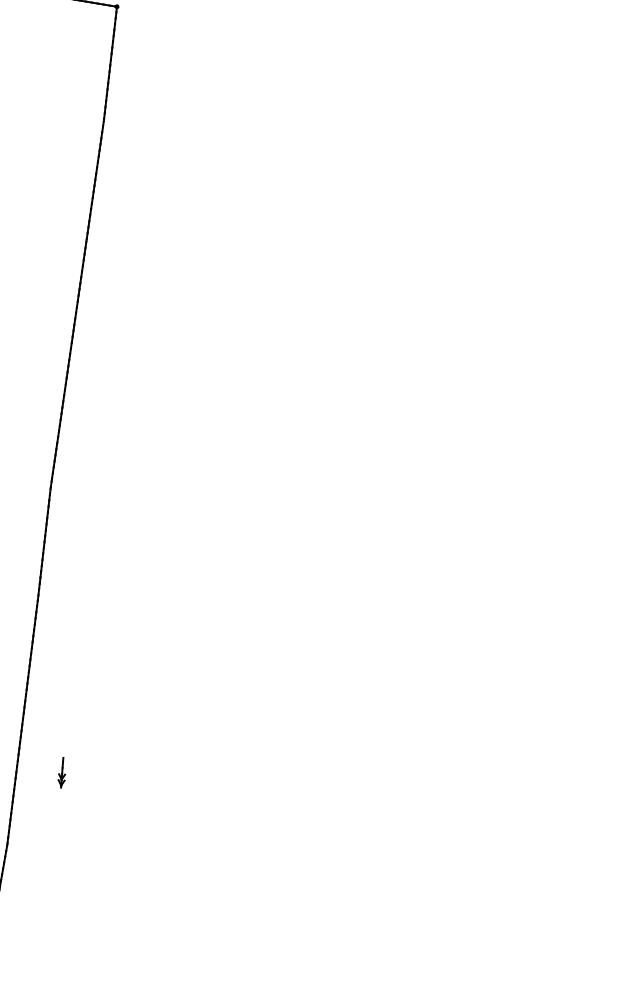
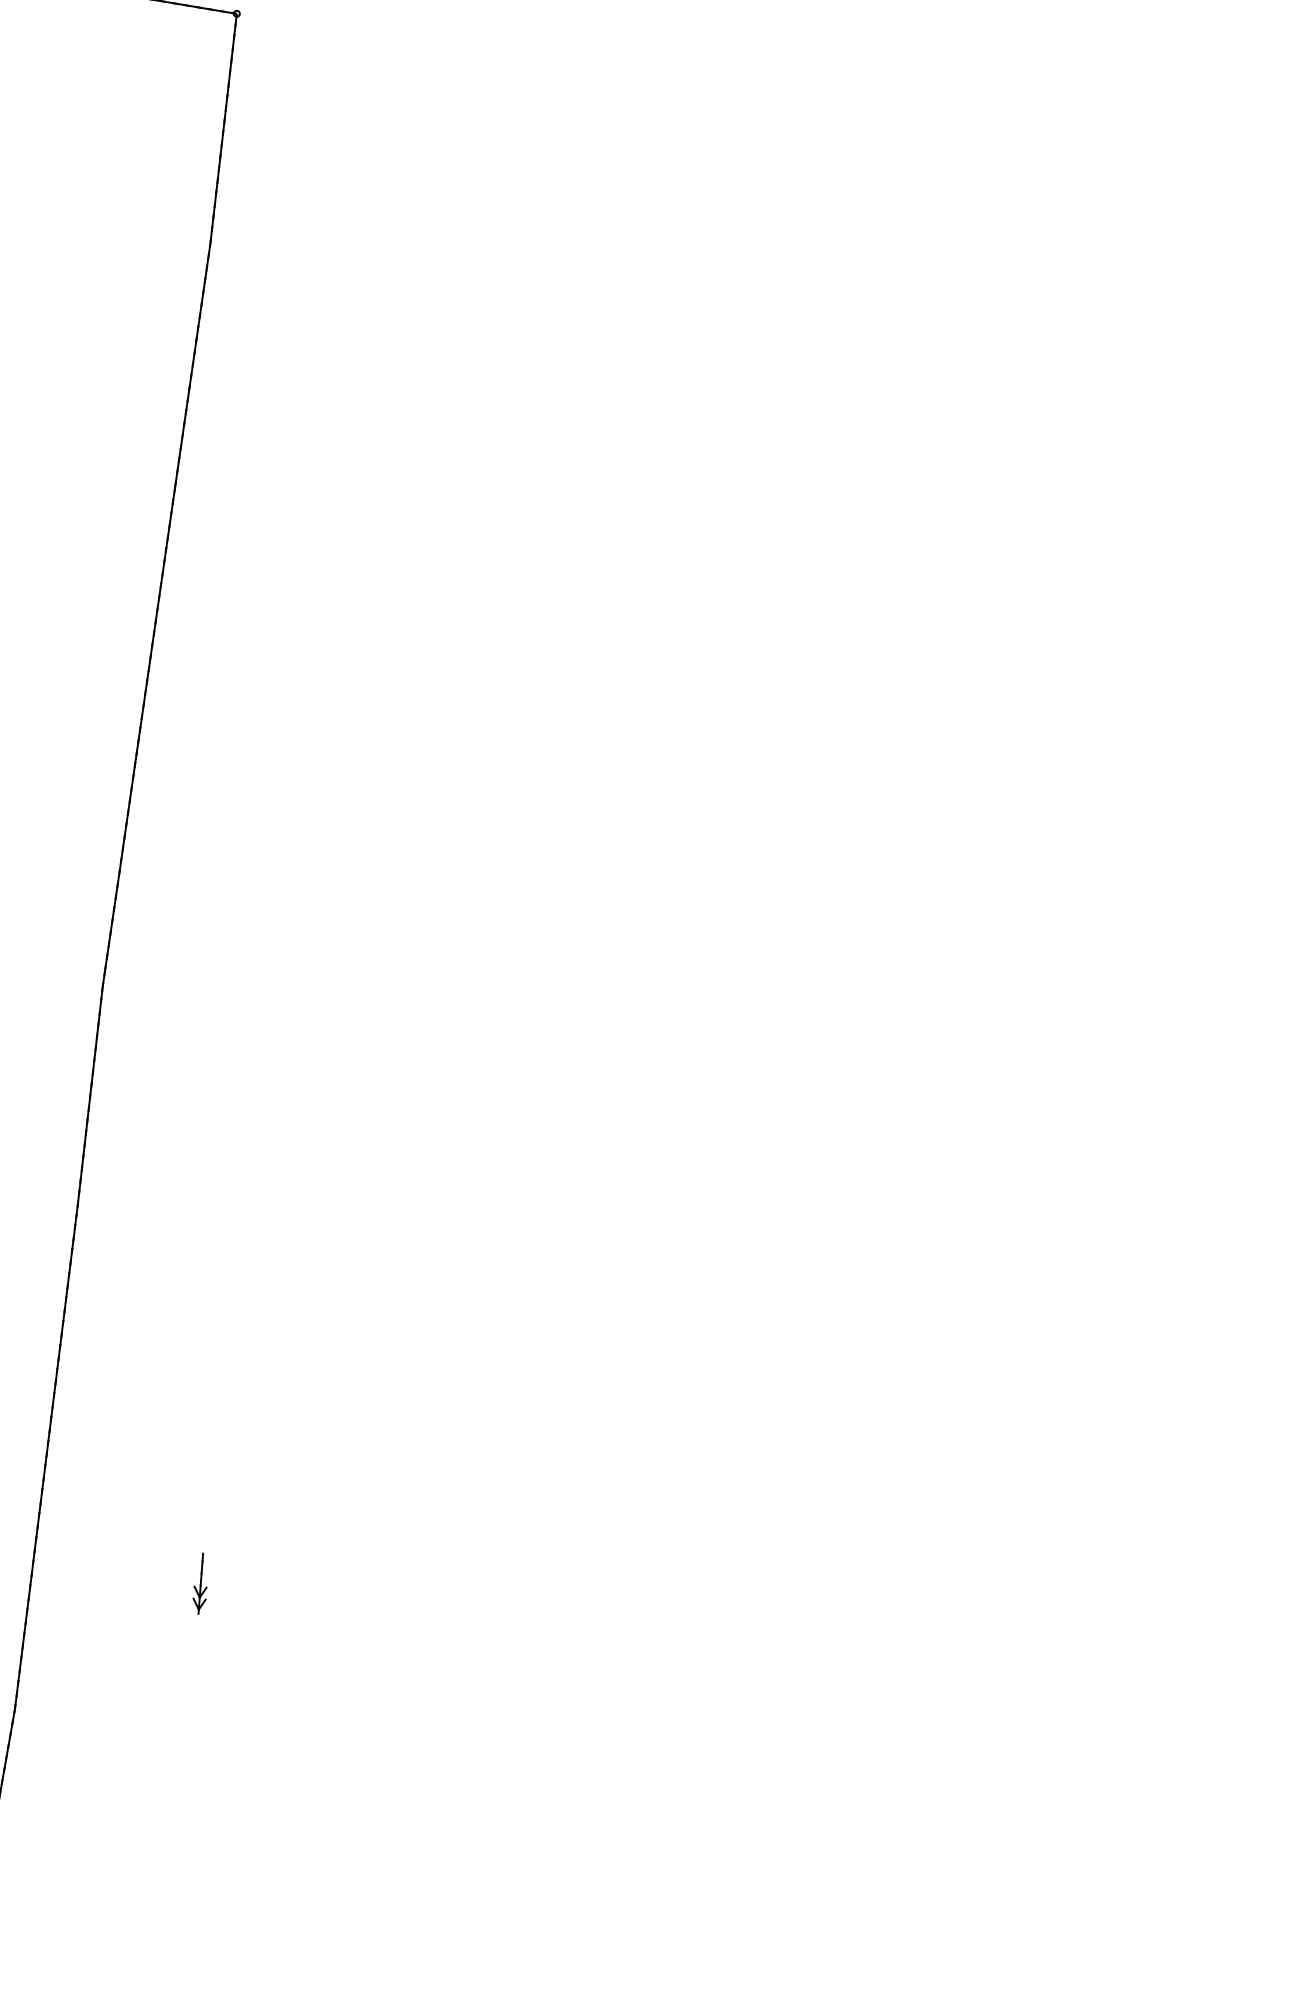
part: (61, 772) -> (199, 1583), moved

